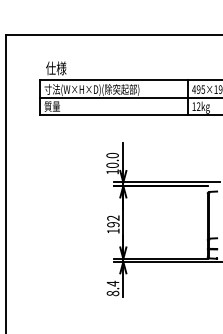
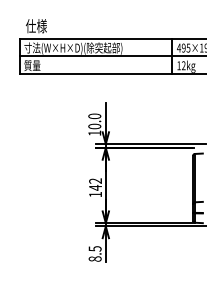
text: (113, 224) -> (95, 187), 192 -> 142
text: (112, 283) -> (94, 248), 8.4 -> 8.5

